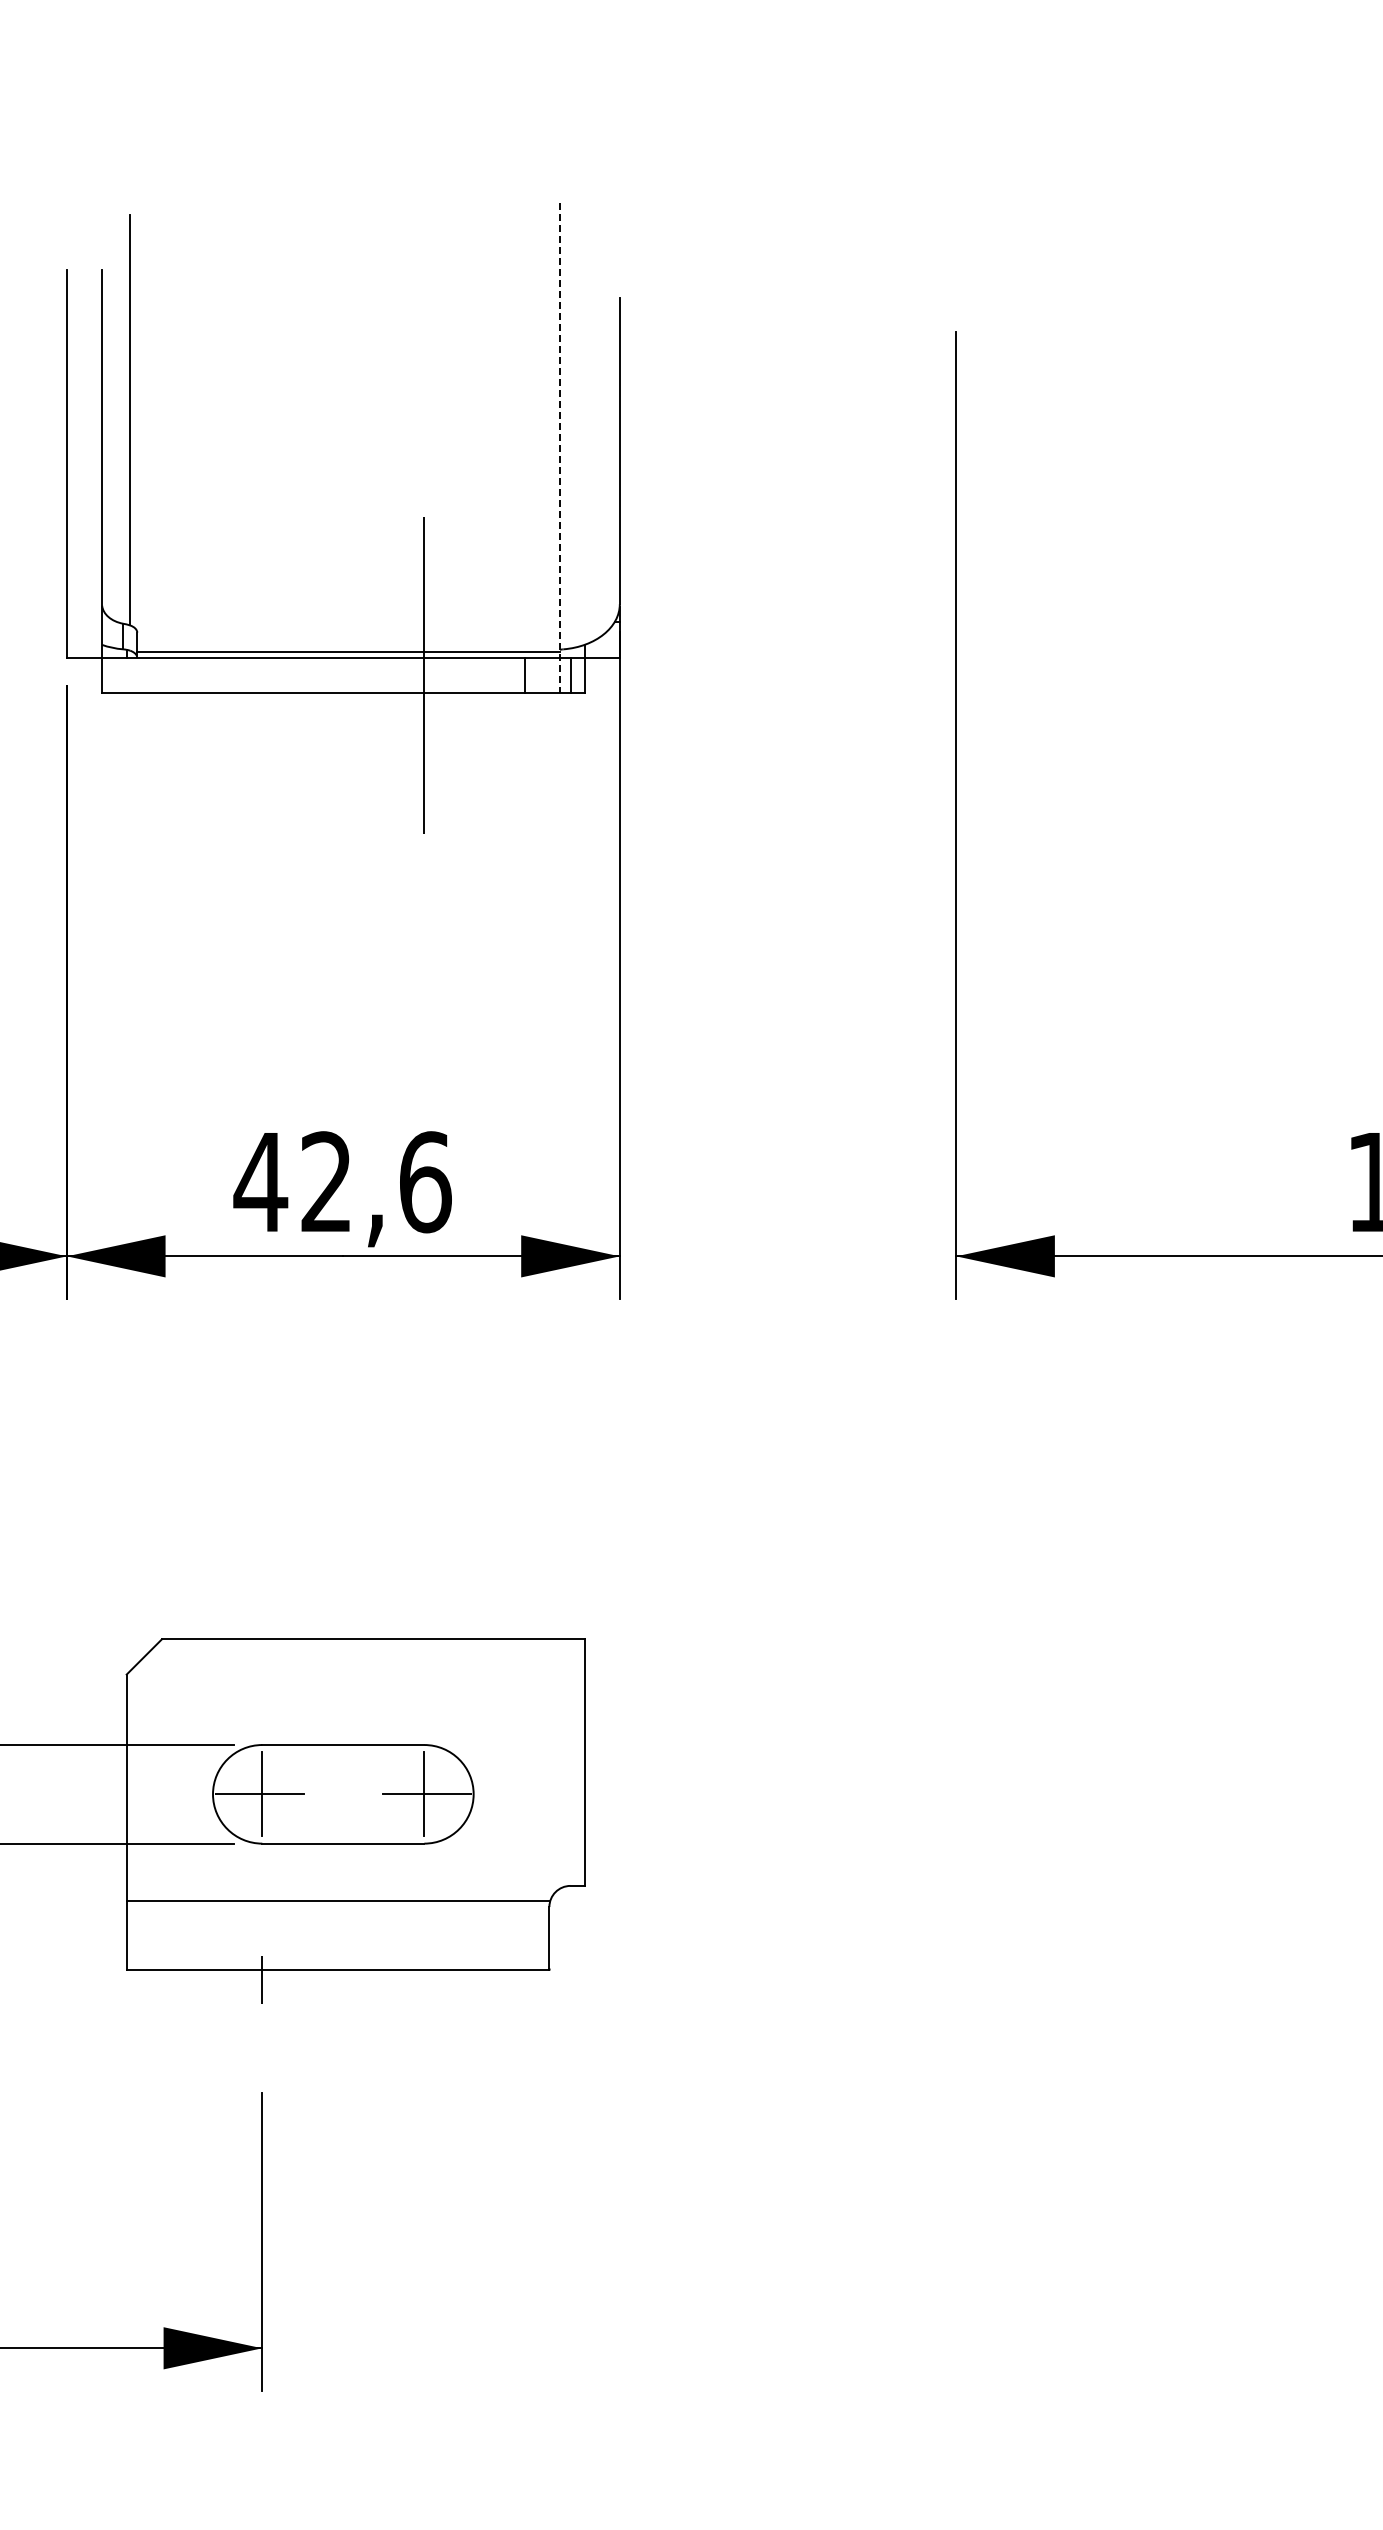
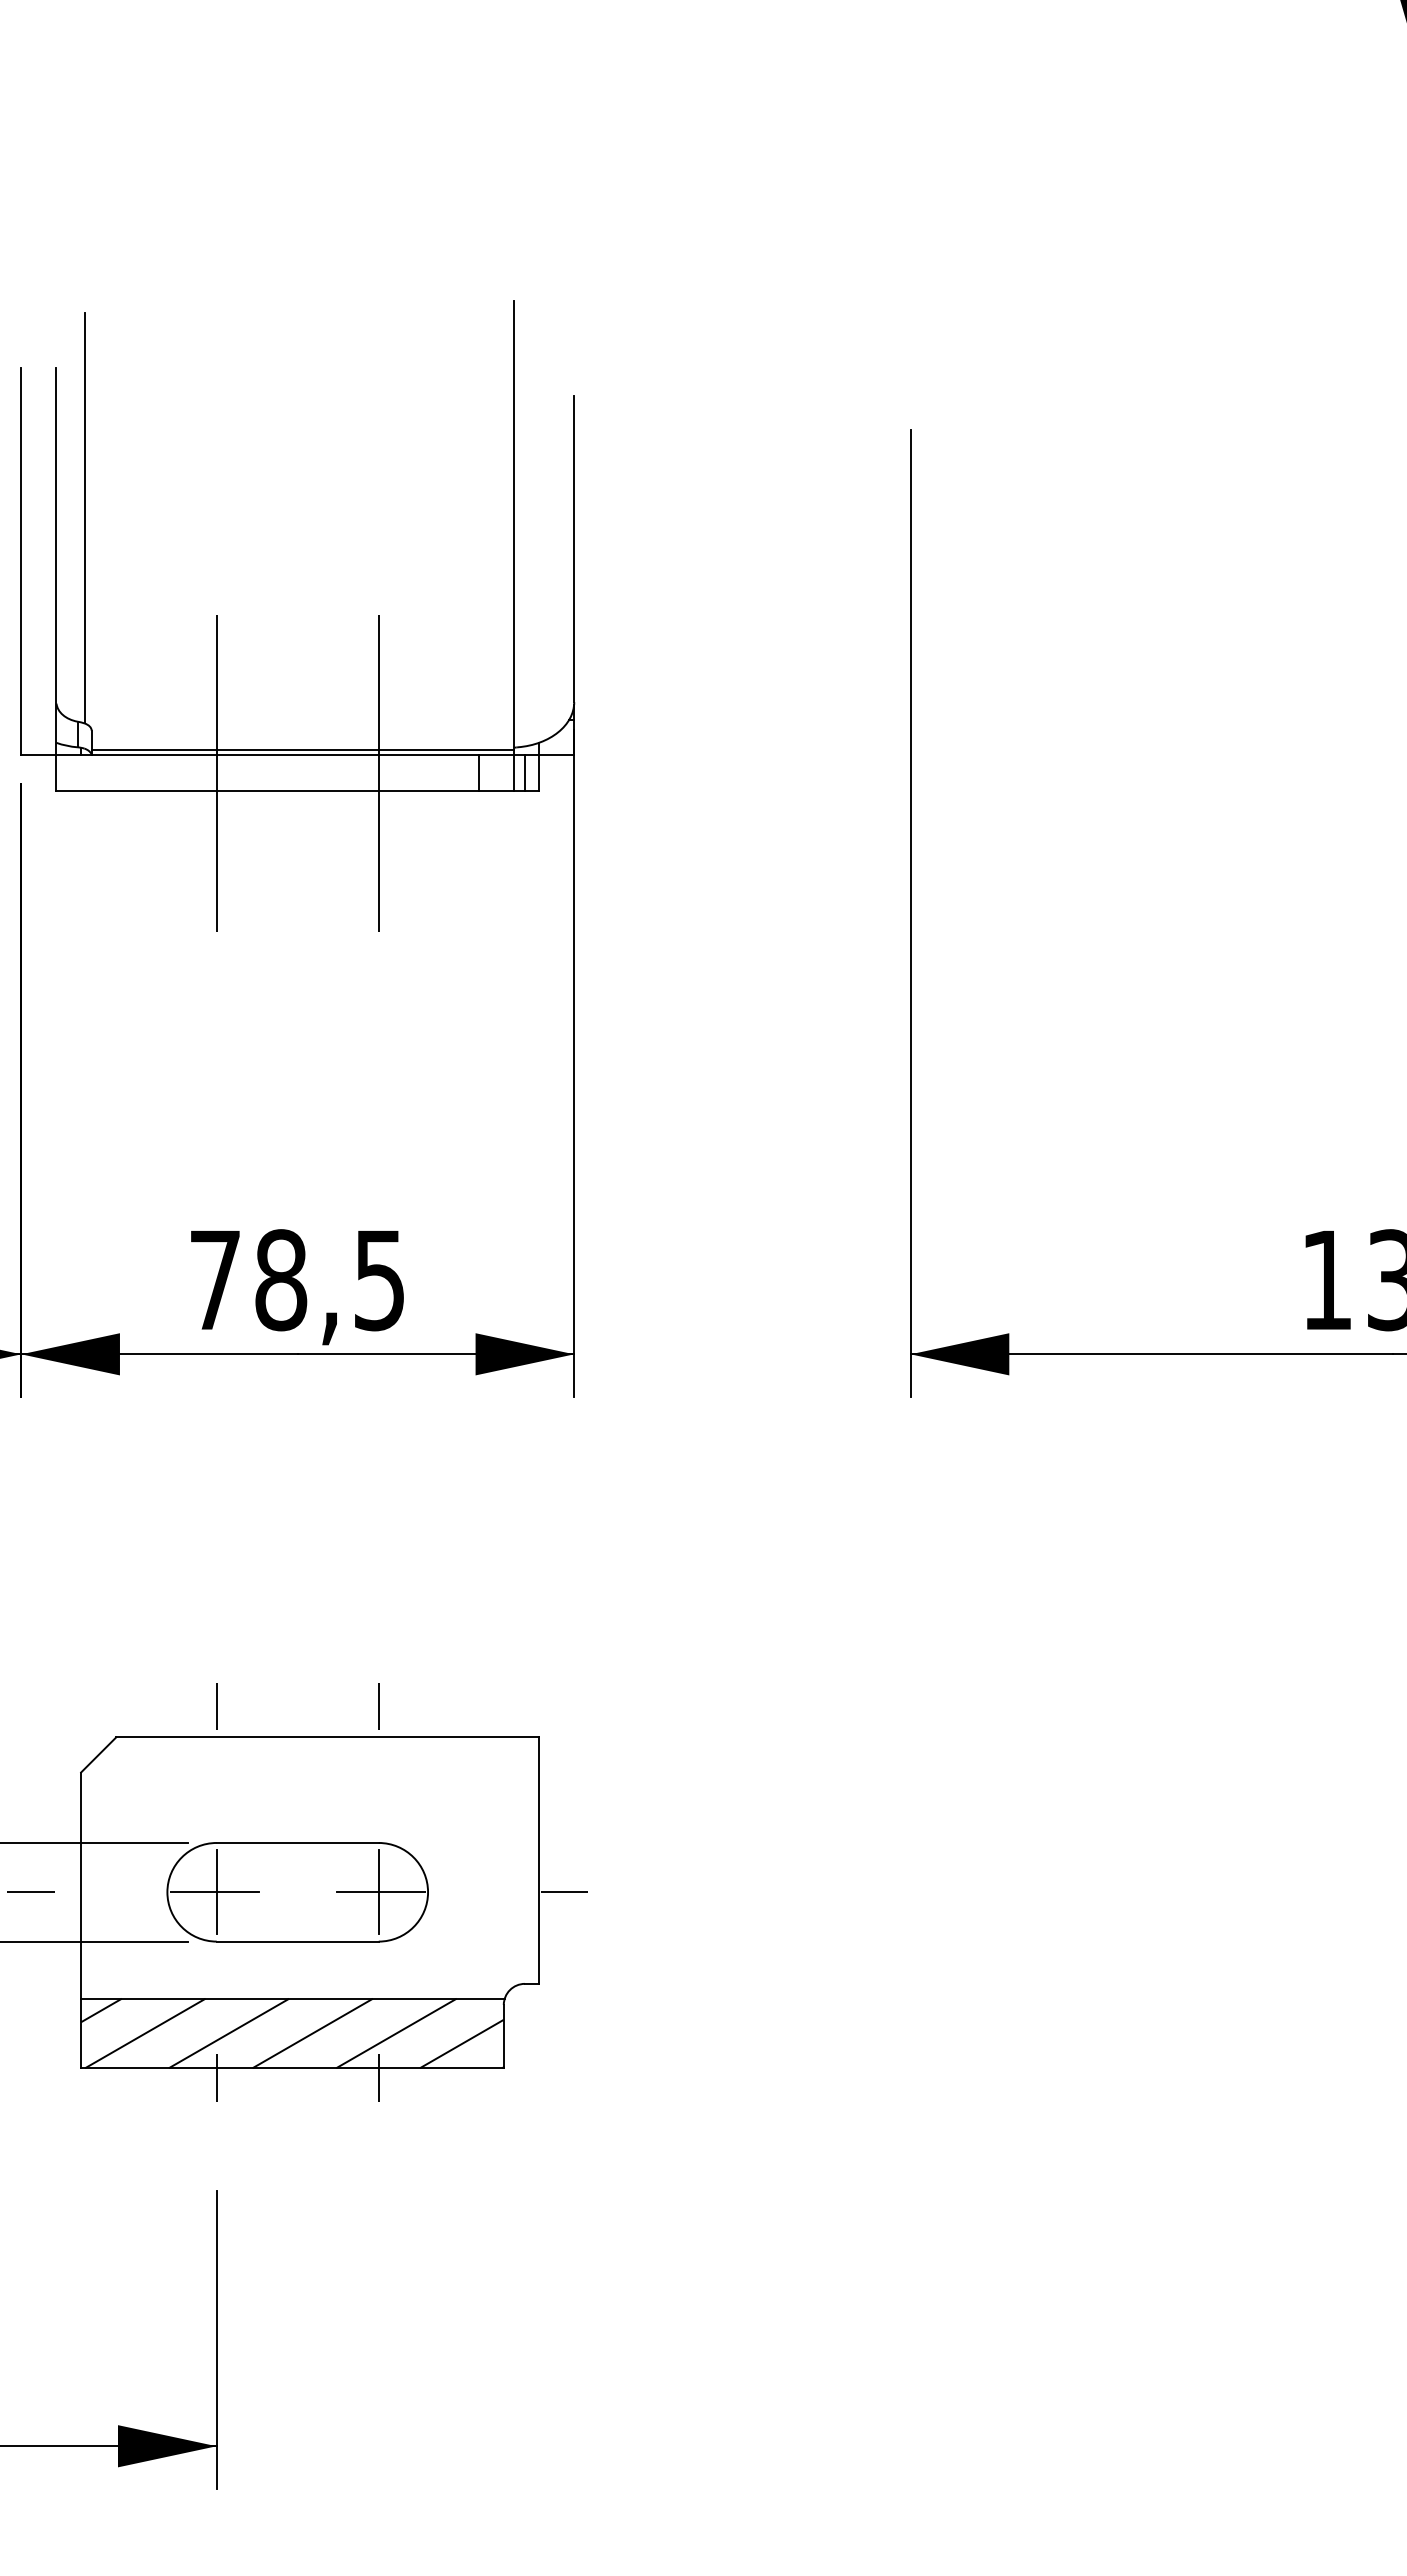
line: (560, 448) -> (514, 546), dashed -> solid
line: (262, 674) -> (216, 772), added
text: (342, 1182) -> (296, 1280), 42,6 -> 78,5
line: (262, 1608) -> (216, 1706), added
line: (424, 1608) -> (378, 1706), added
line: (76, 1794) -> (30, 1892), added
line: (609, 1794) -> (563, 1892), added
hatch: (338, 1935) -> (292, 2033), added
line: (424, 1979) -> (378, 2077), added

